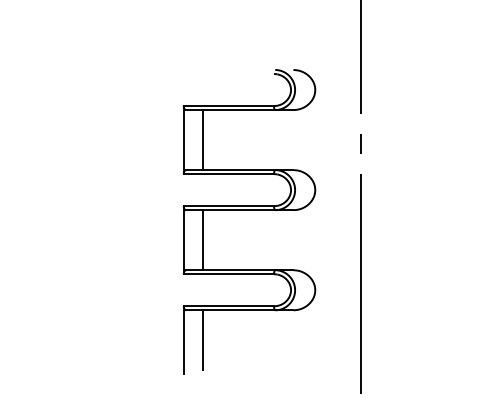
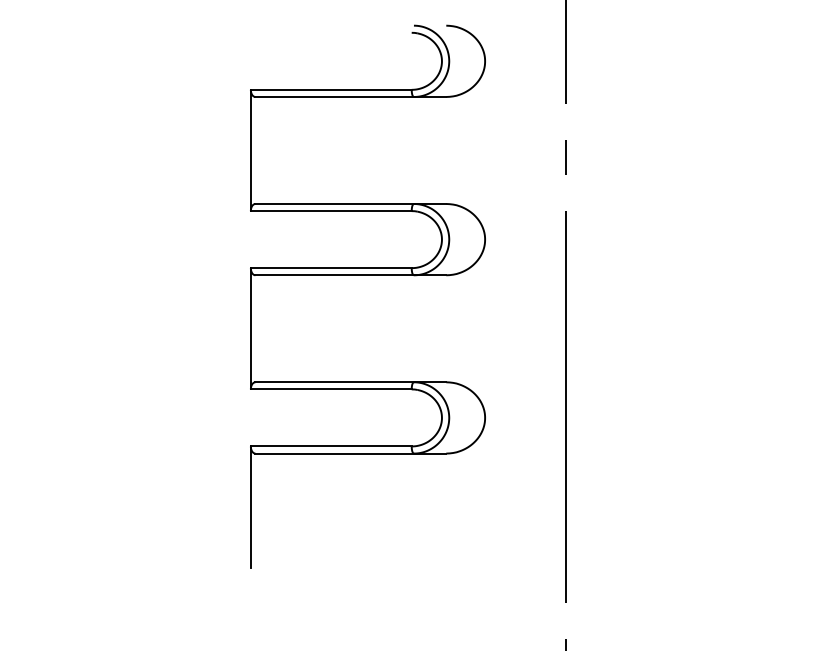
line: (203, 140) -> (286, 151), removed
line: (203, 240) -> (286, 329), removed
line: (203, 340) -> (286, 507), removed

